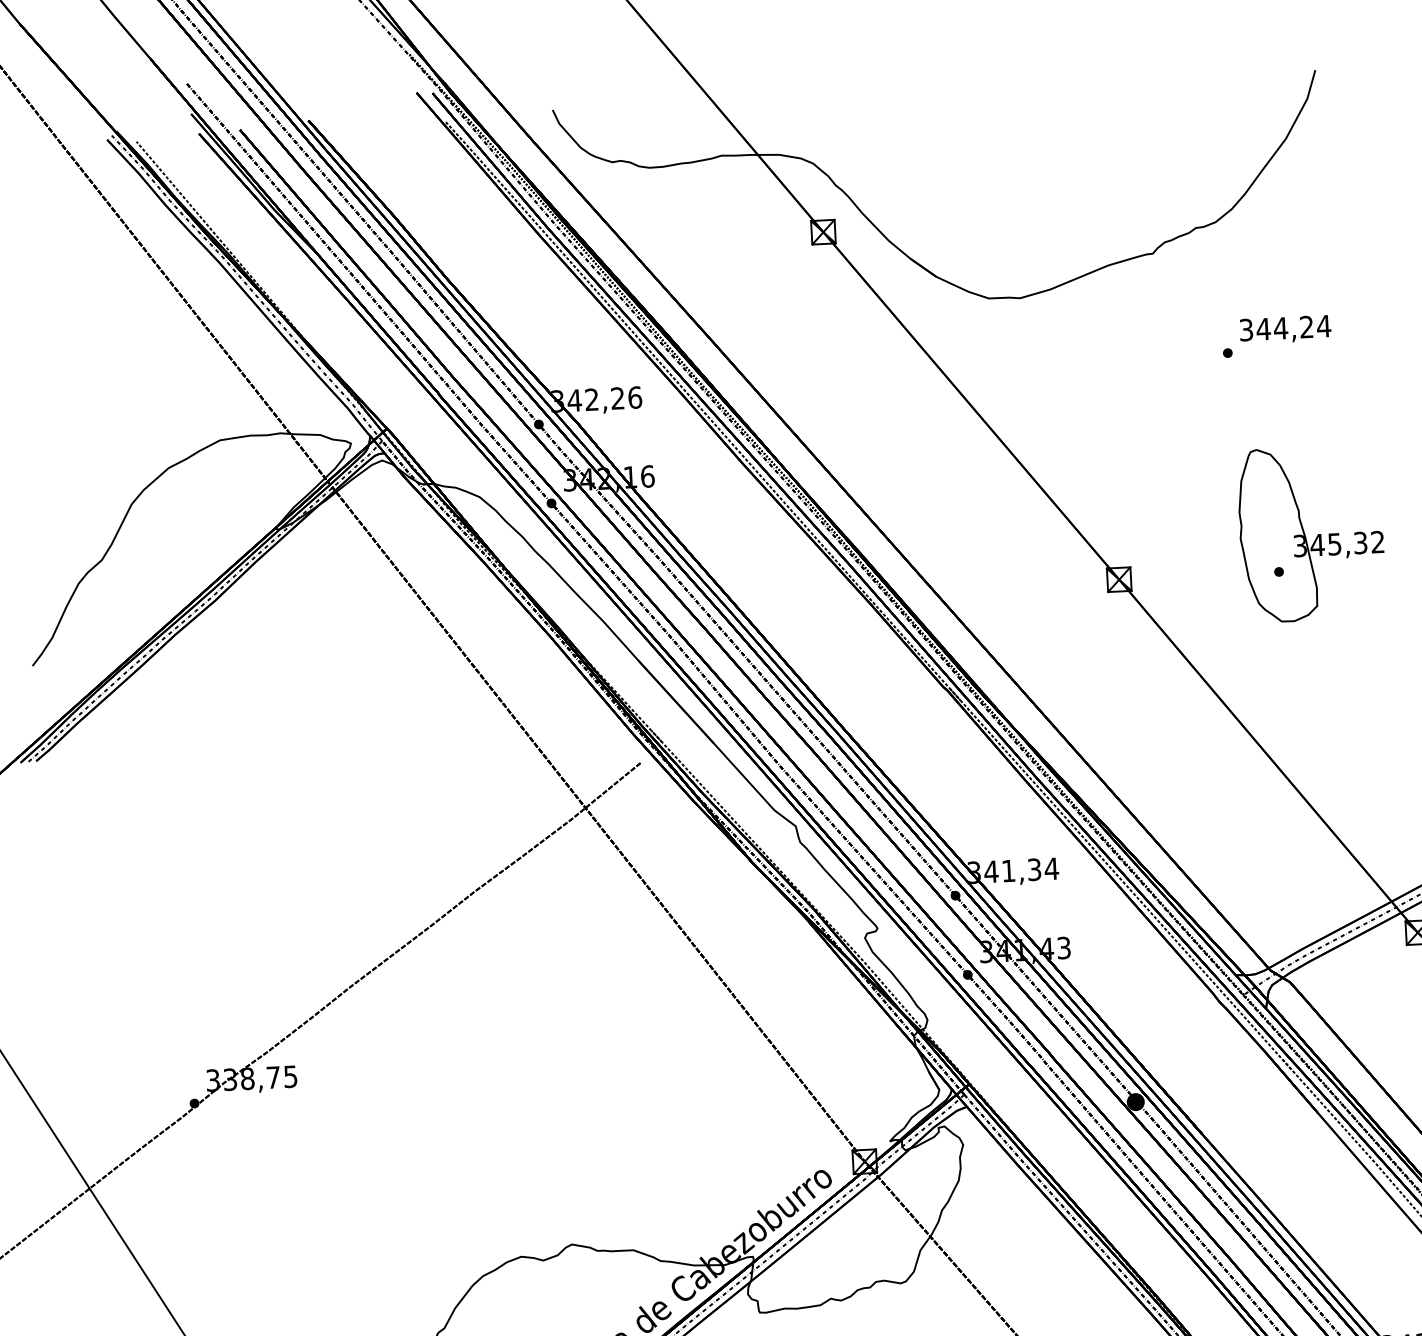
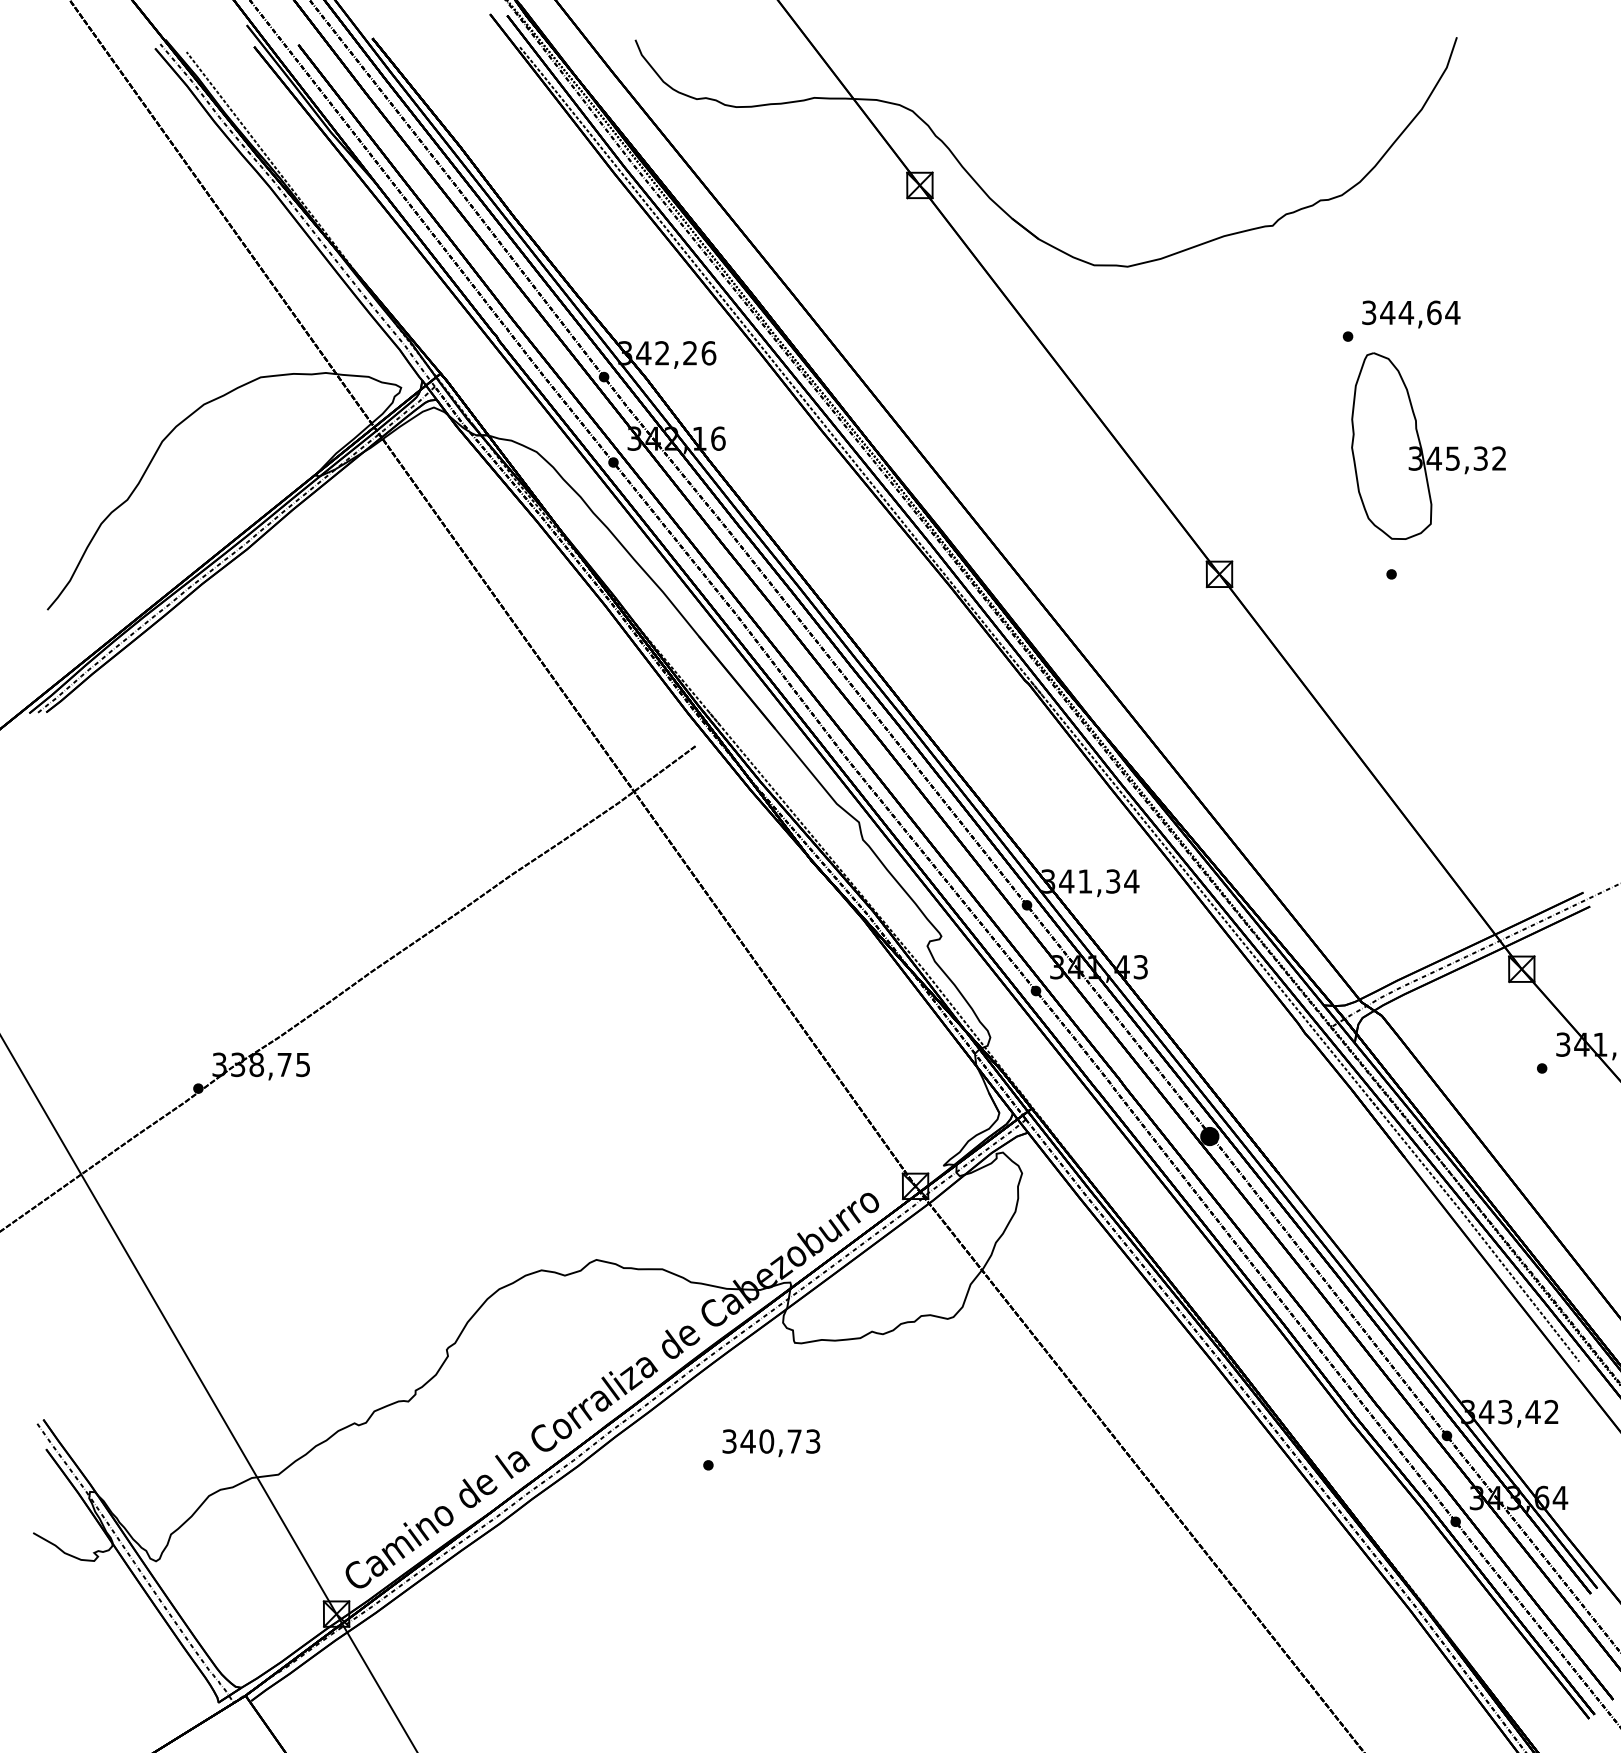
text: (1306, 326) -> (1434, 312), 344,24 -> 344,64
part: (1316, 536) -> (1433, 449), moved

